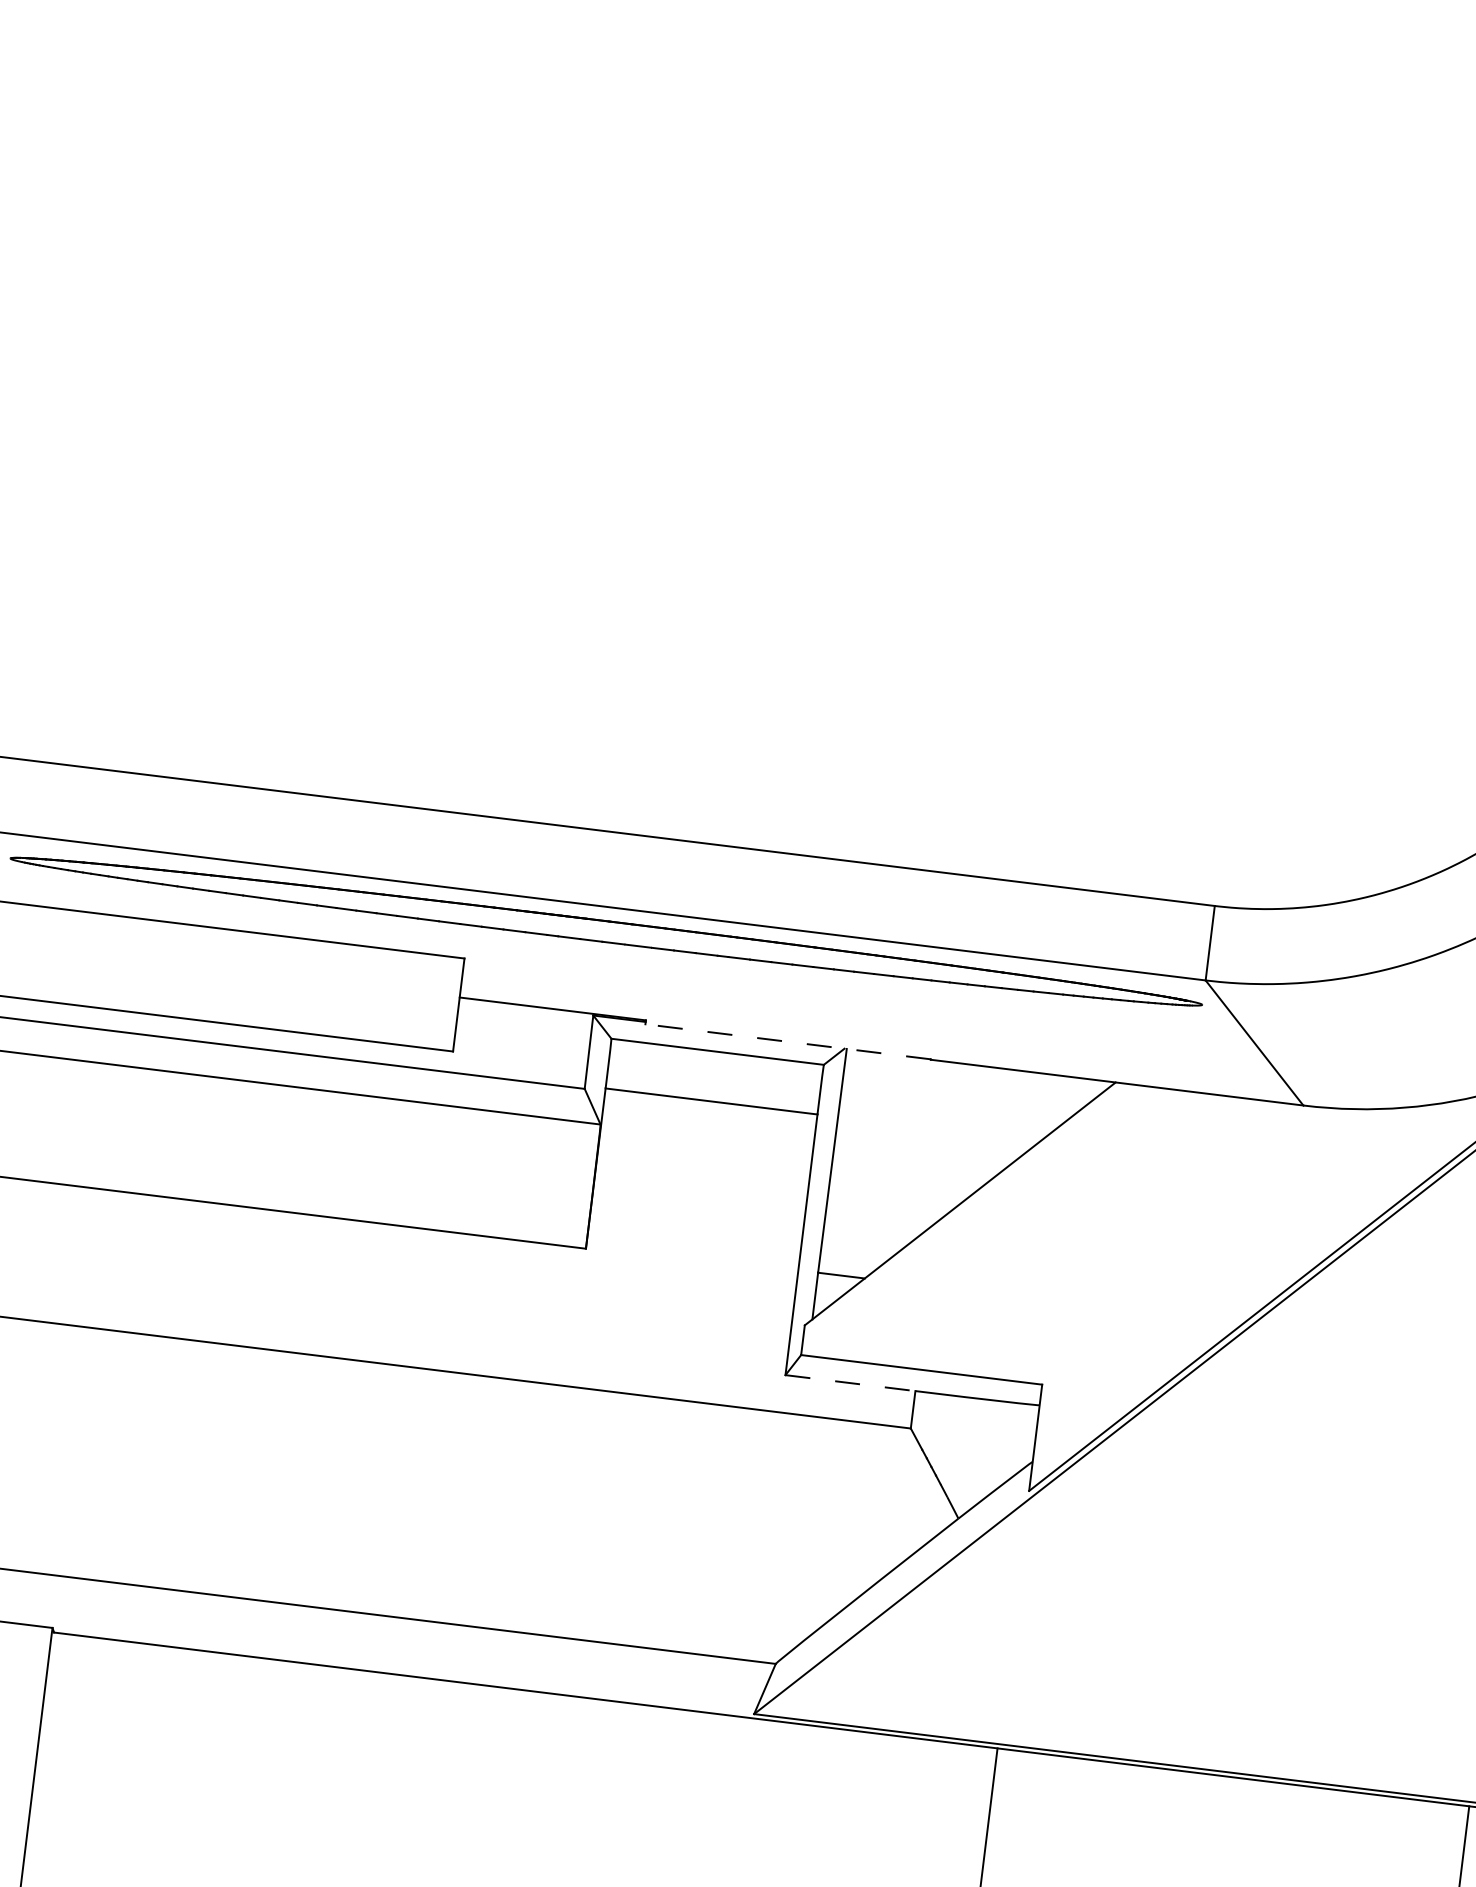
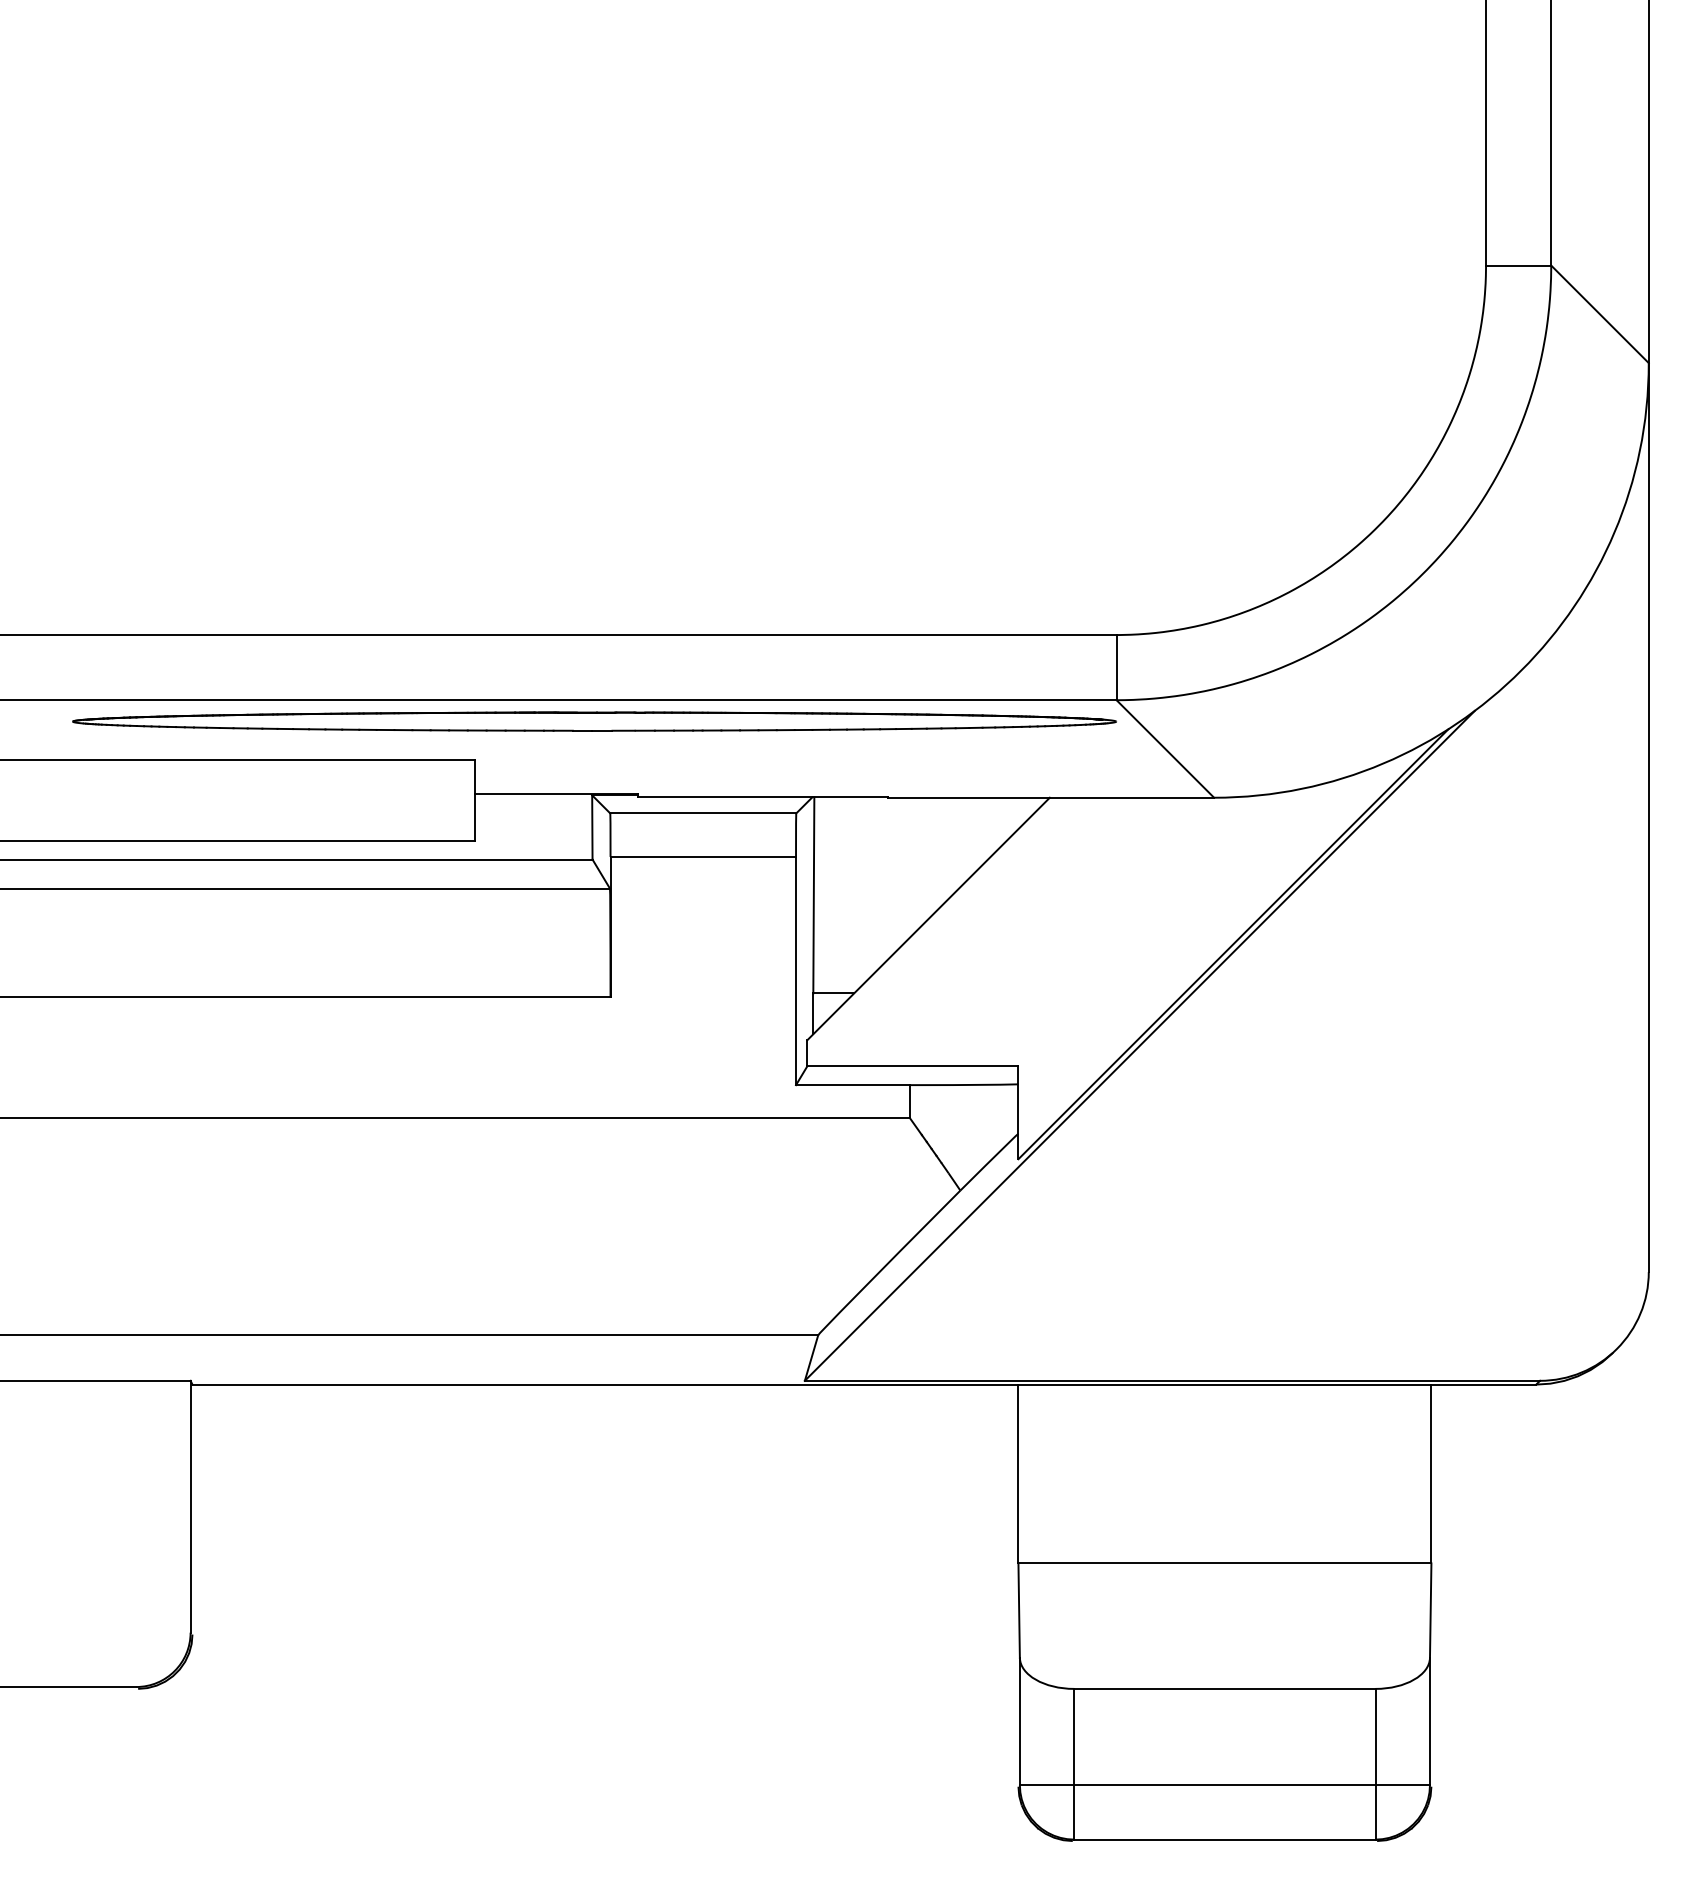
line: (788, 1042) -> (763, 797), dashed -> solid
line: (849, 1383) -> (852, 1085), dashed -> solid

